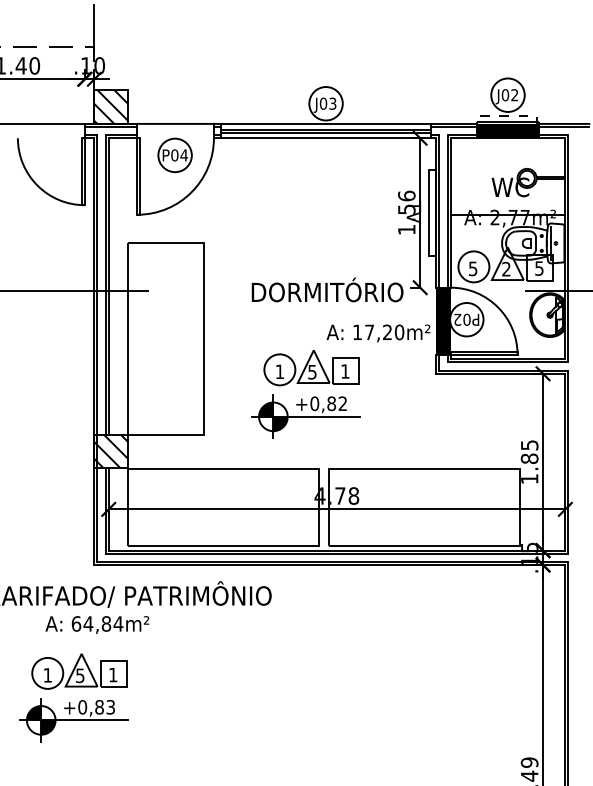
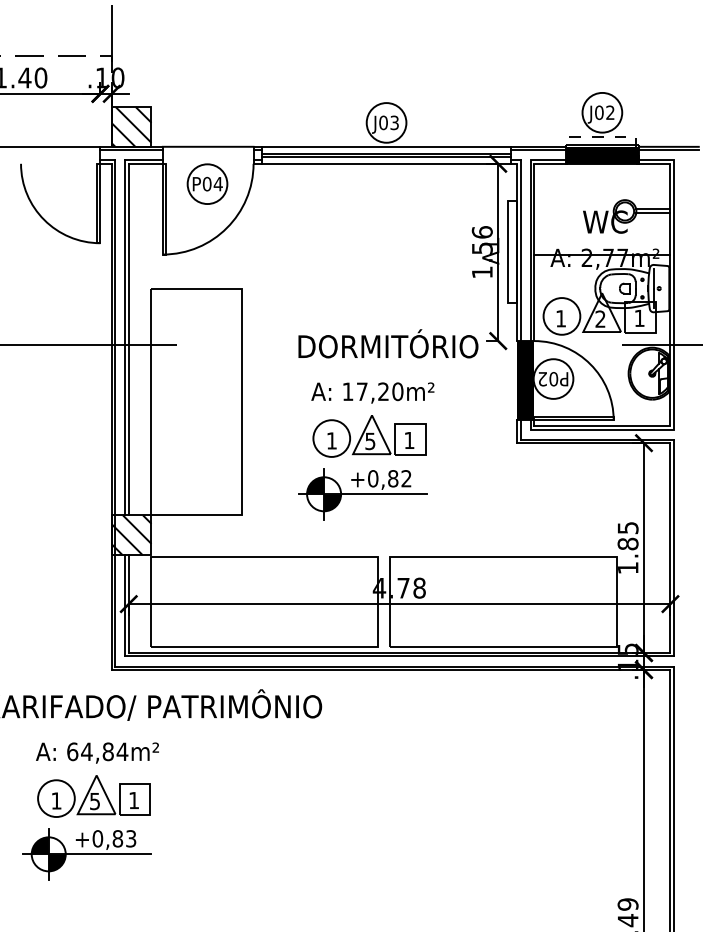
text: (473, 268) -> (561, 318), 5 -> 1
text: (539, 268) -> (639, 318), 5 -> 1
text: (378, 333) -> (372, 393), moved
text: (97, 624) -> (97, 752), moved

